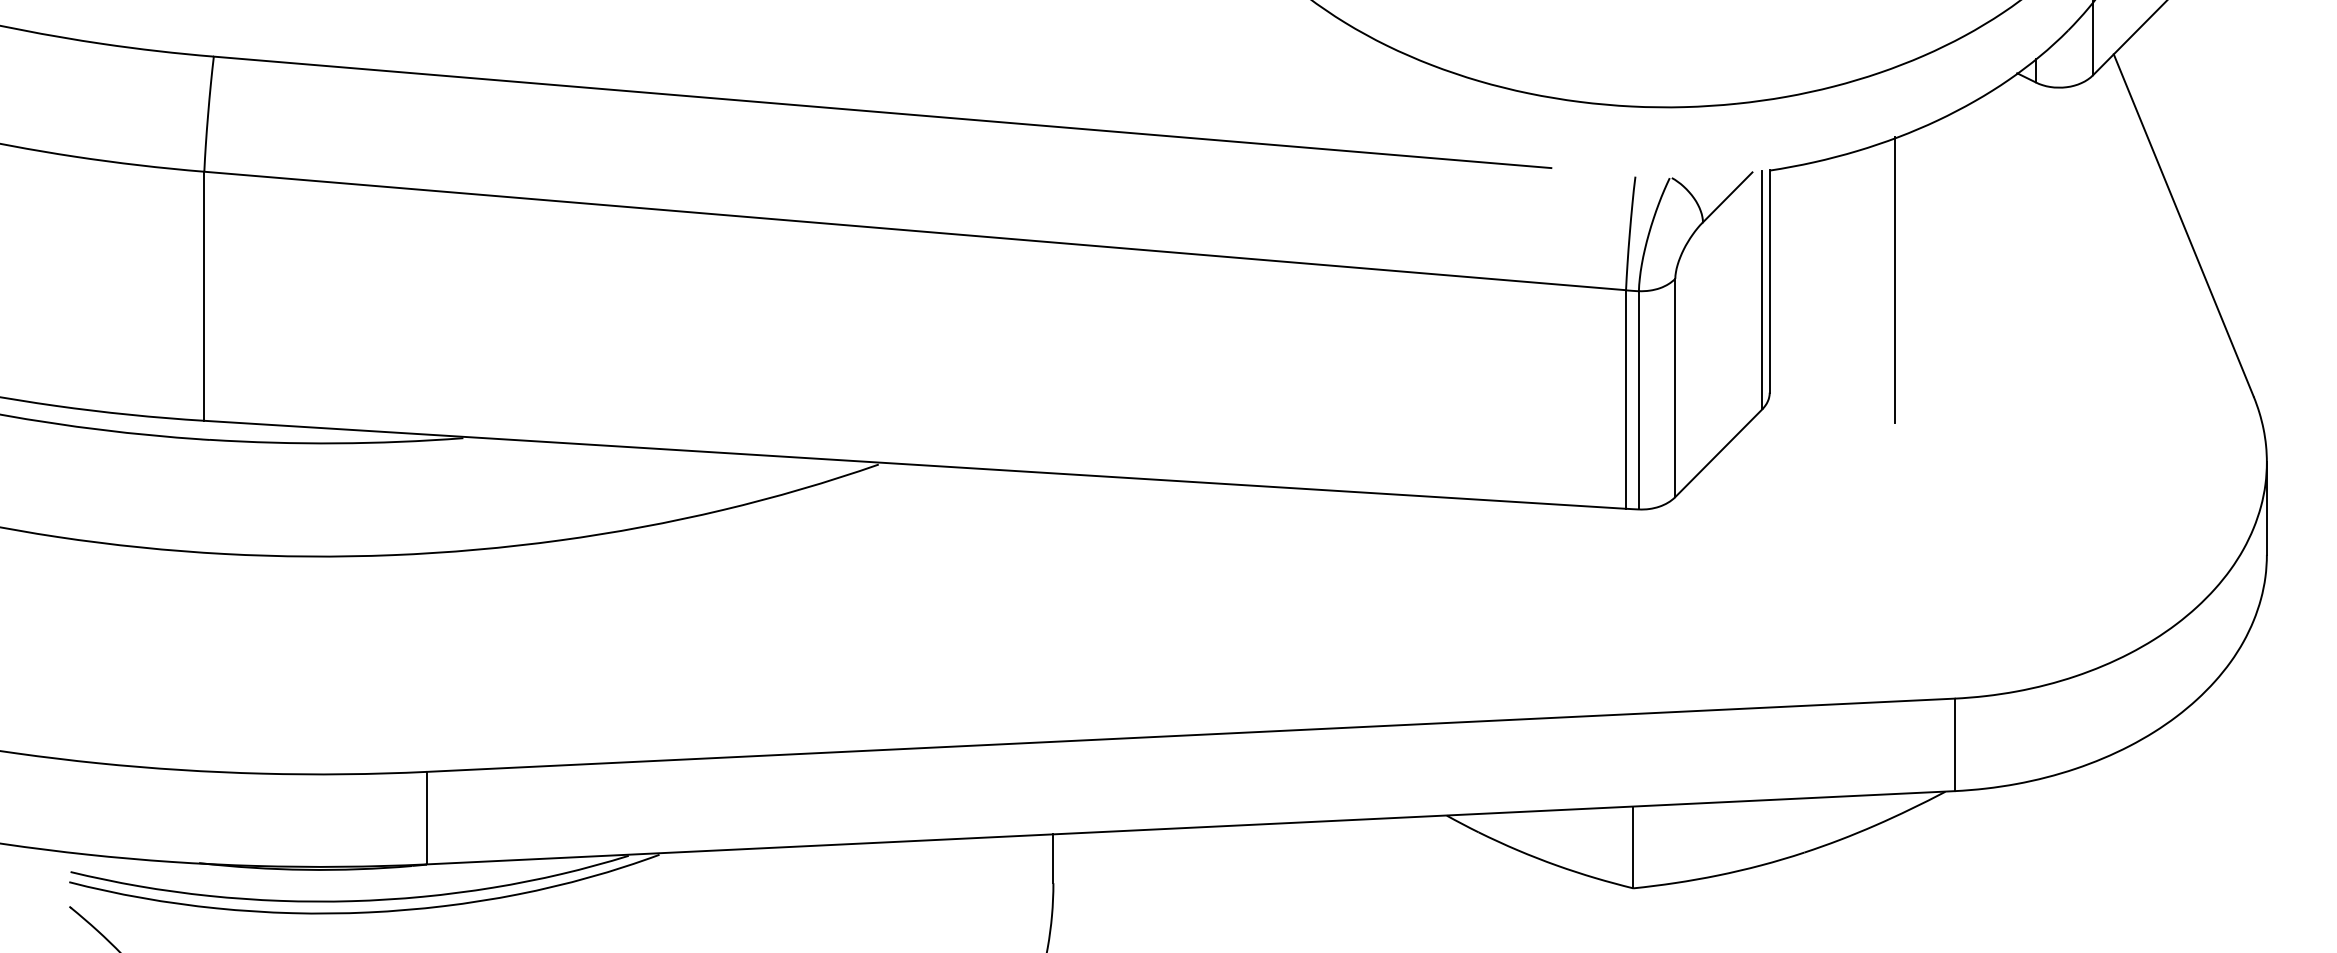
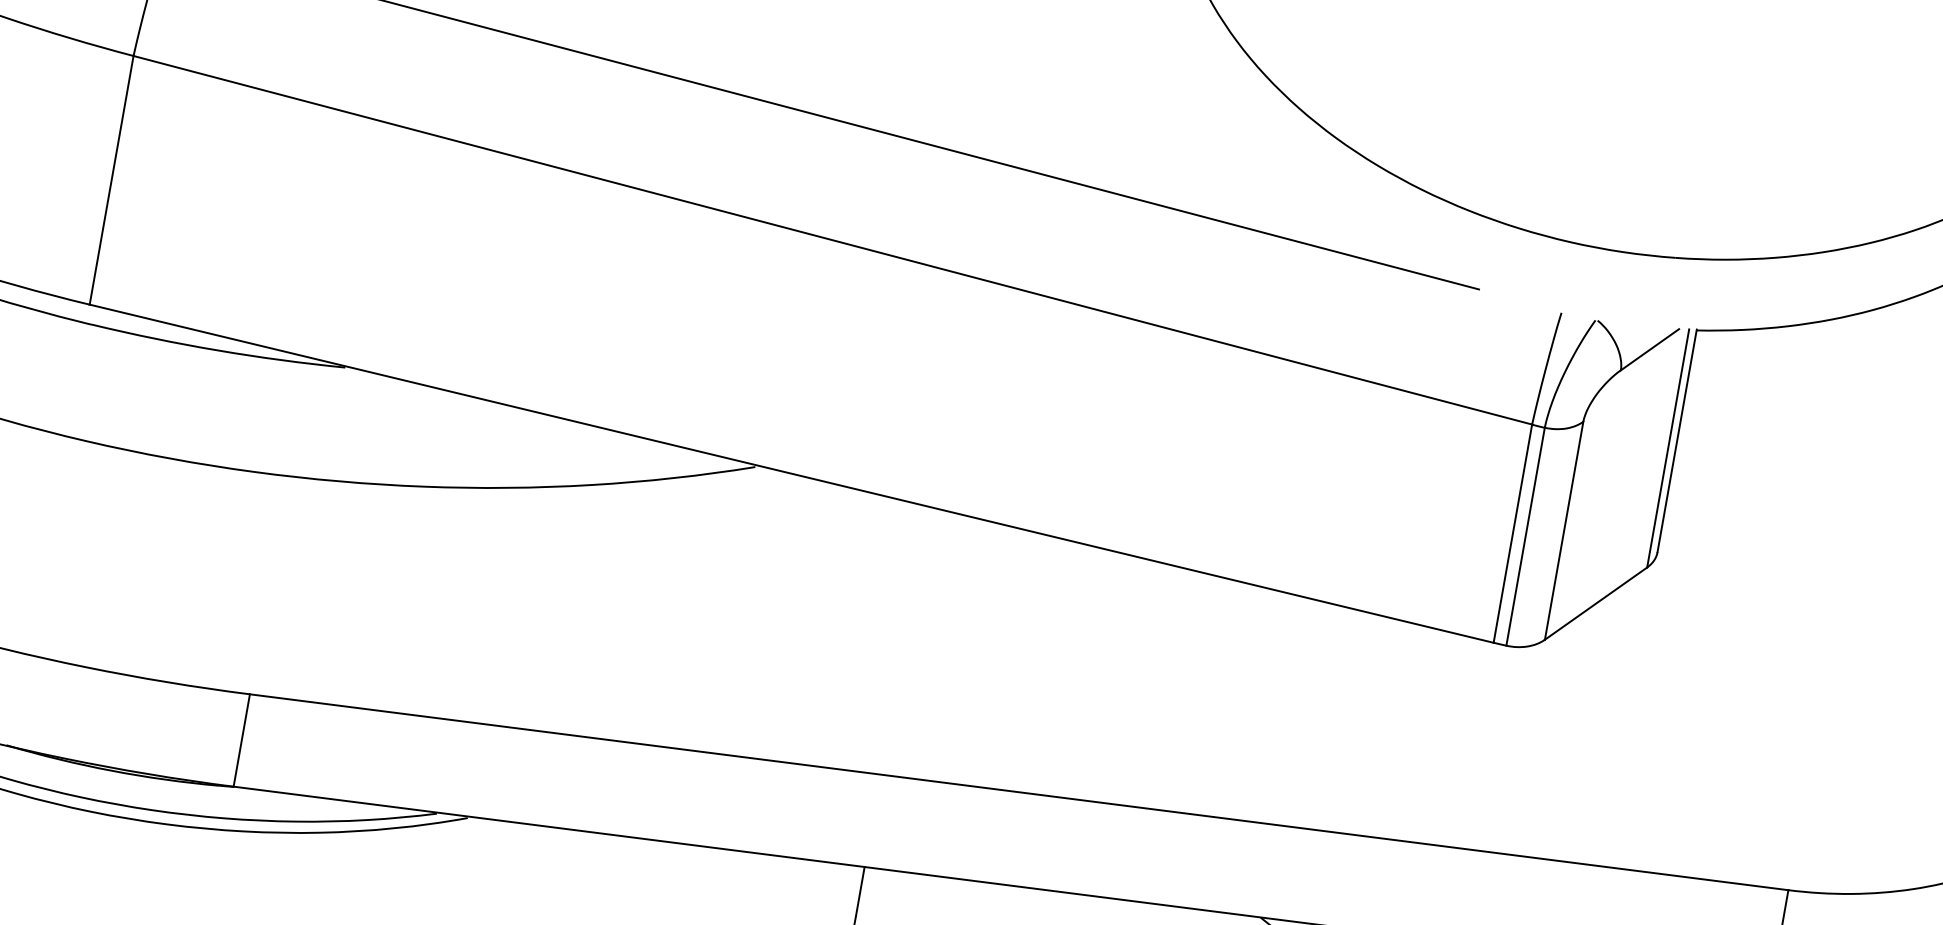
line: (1895, 280) -> (1802, 462), removed

